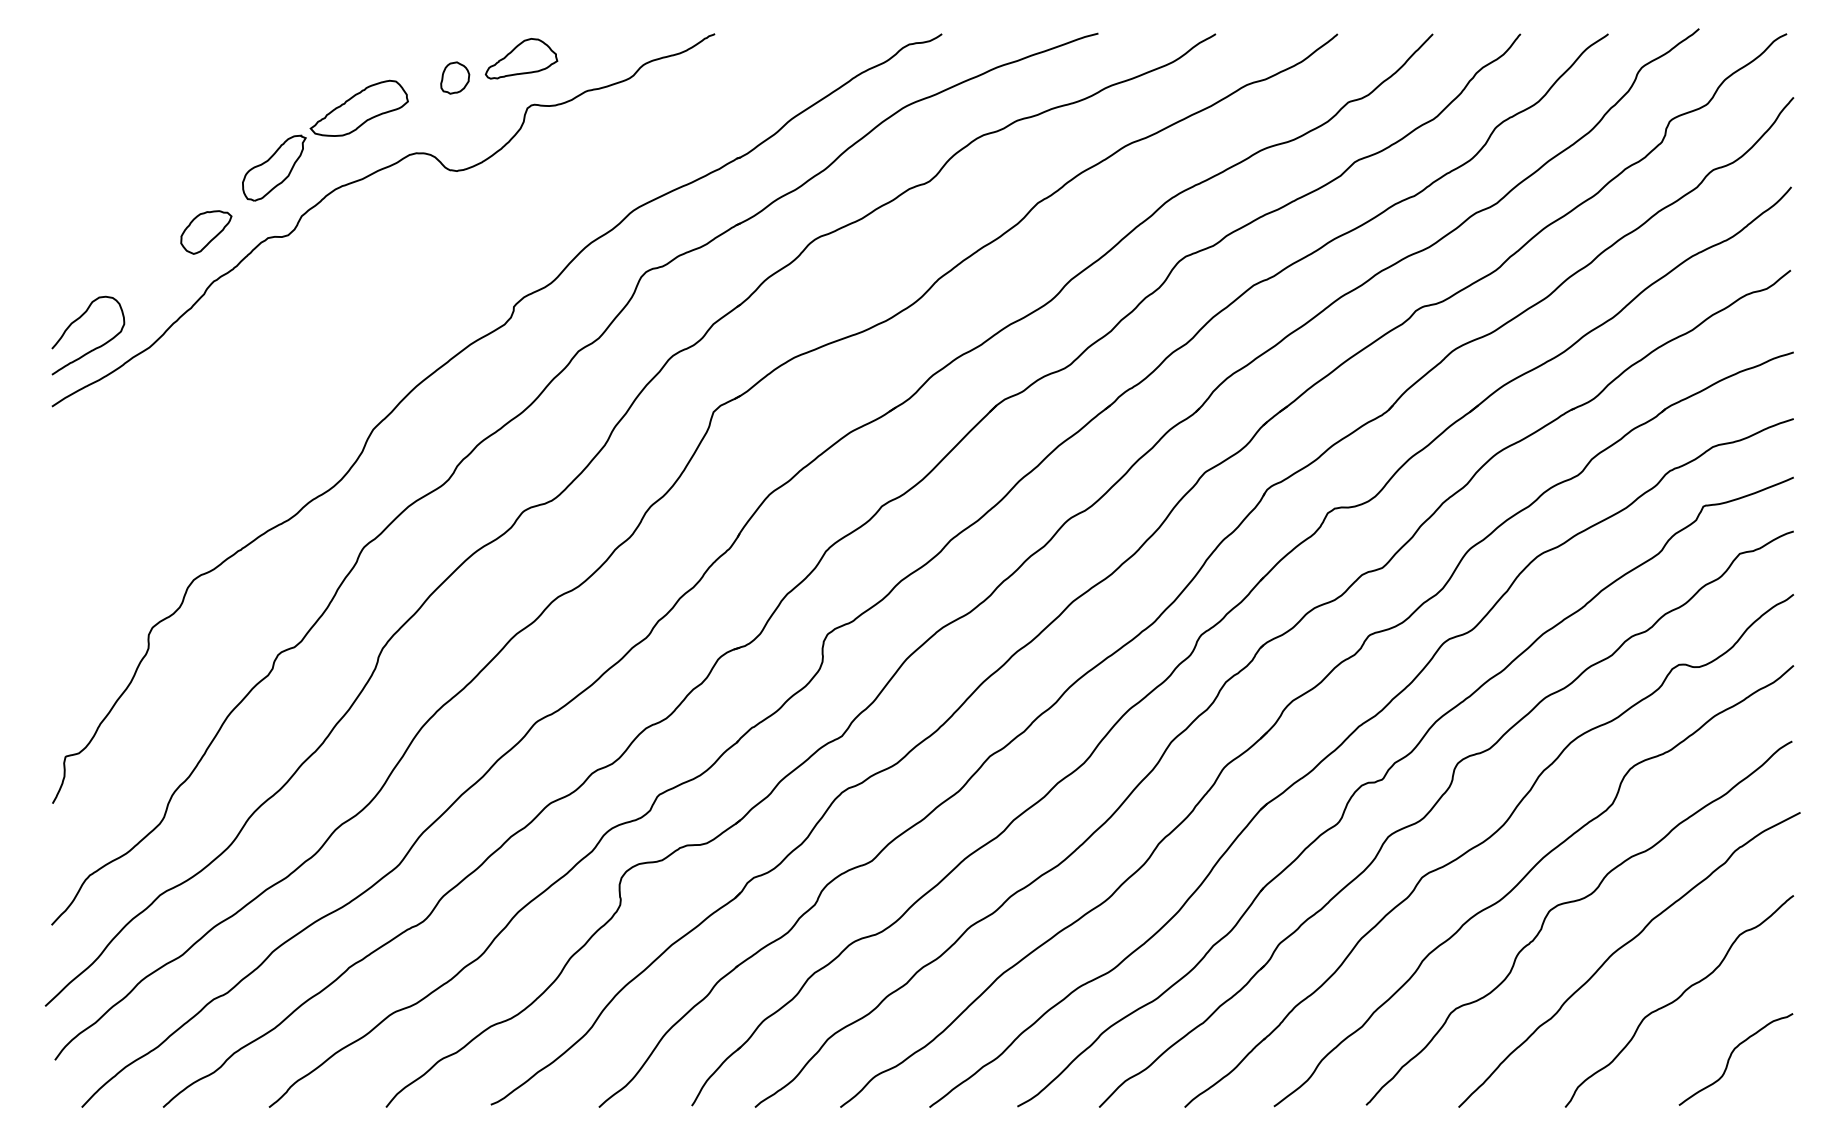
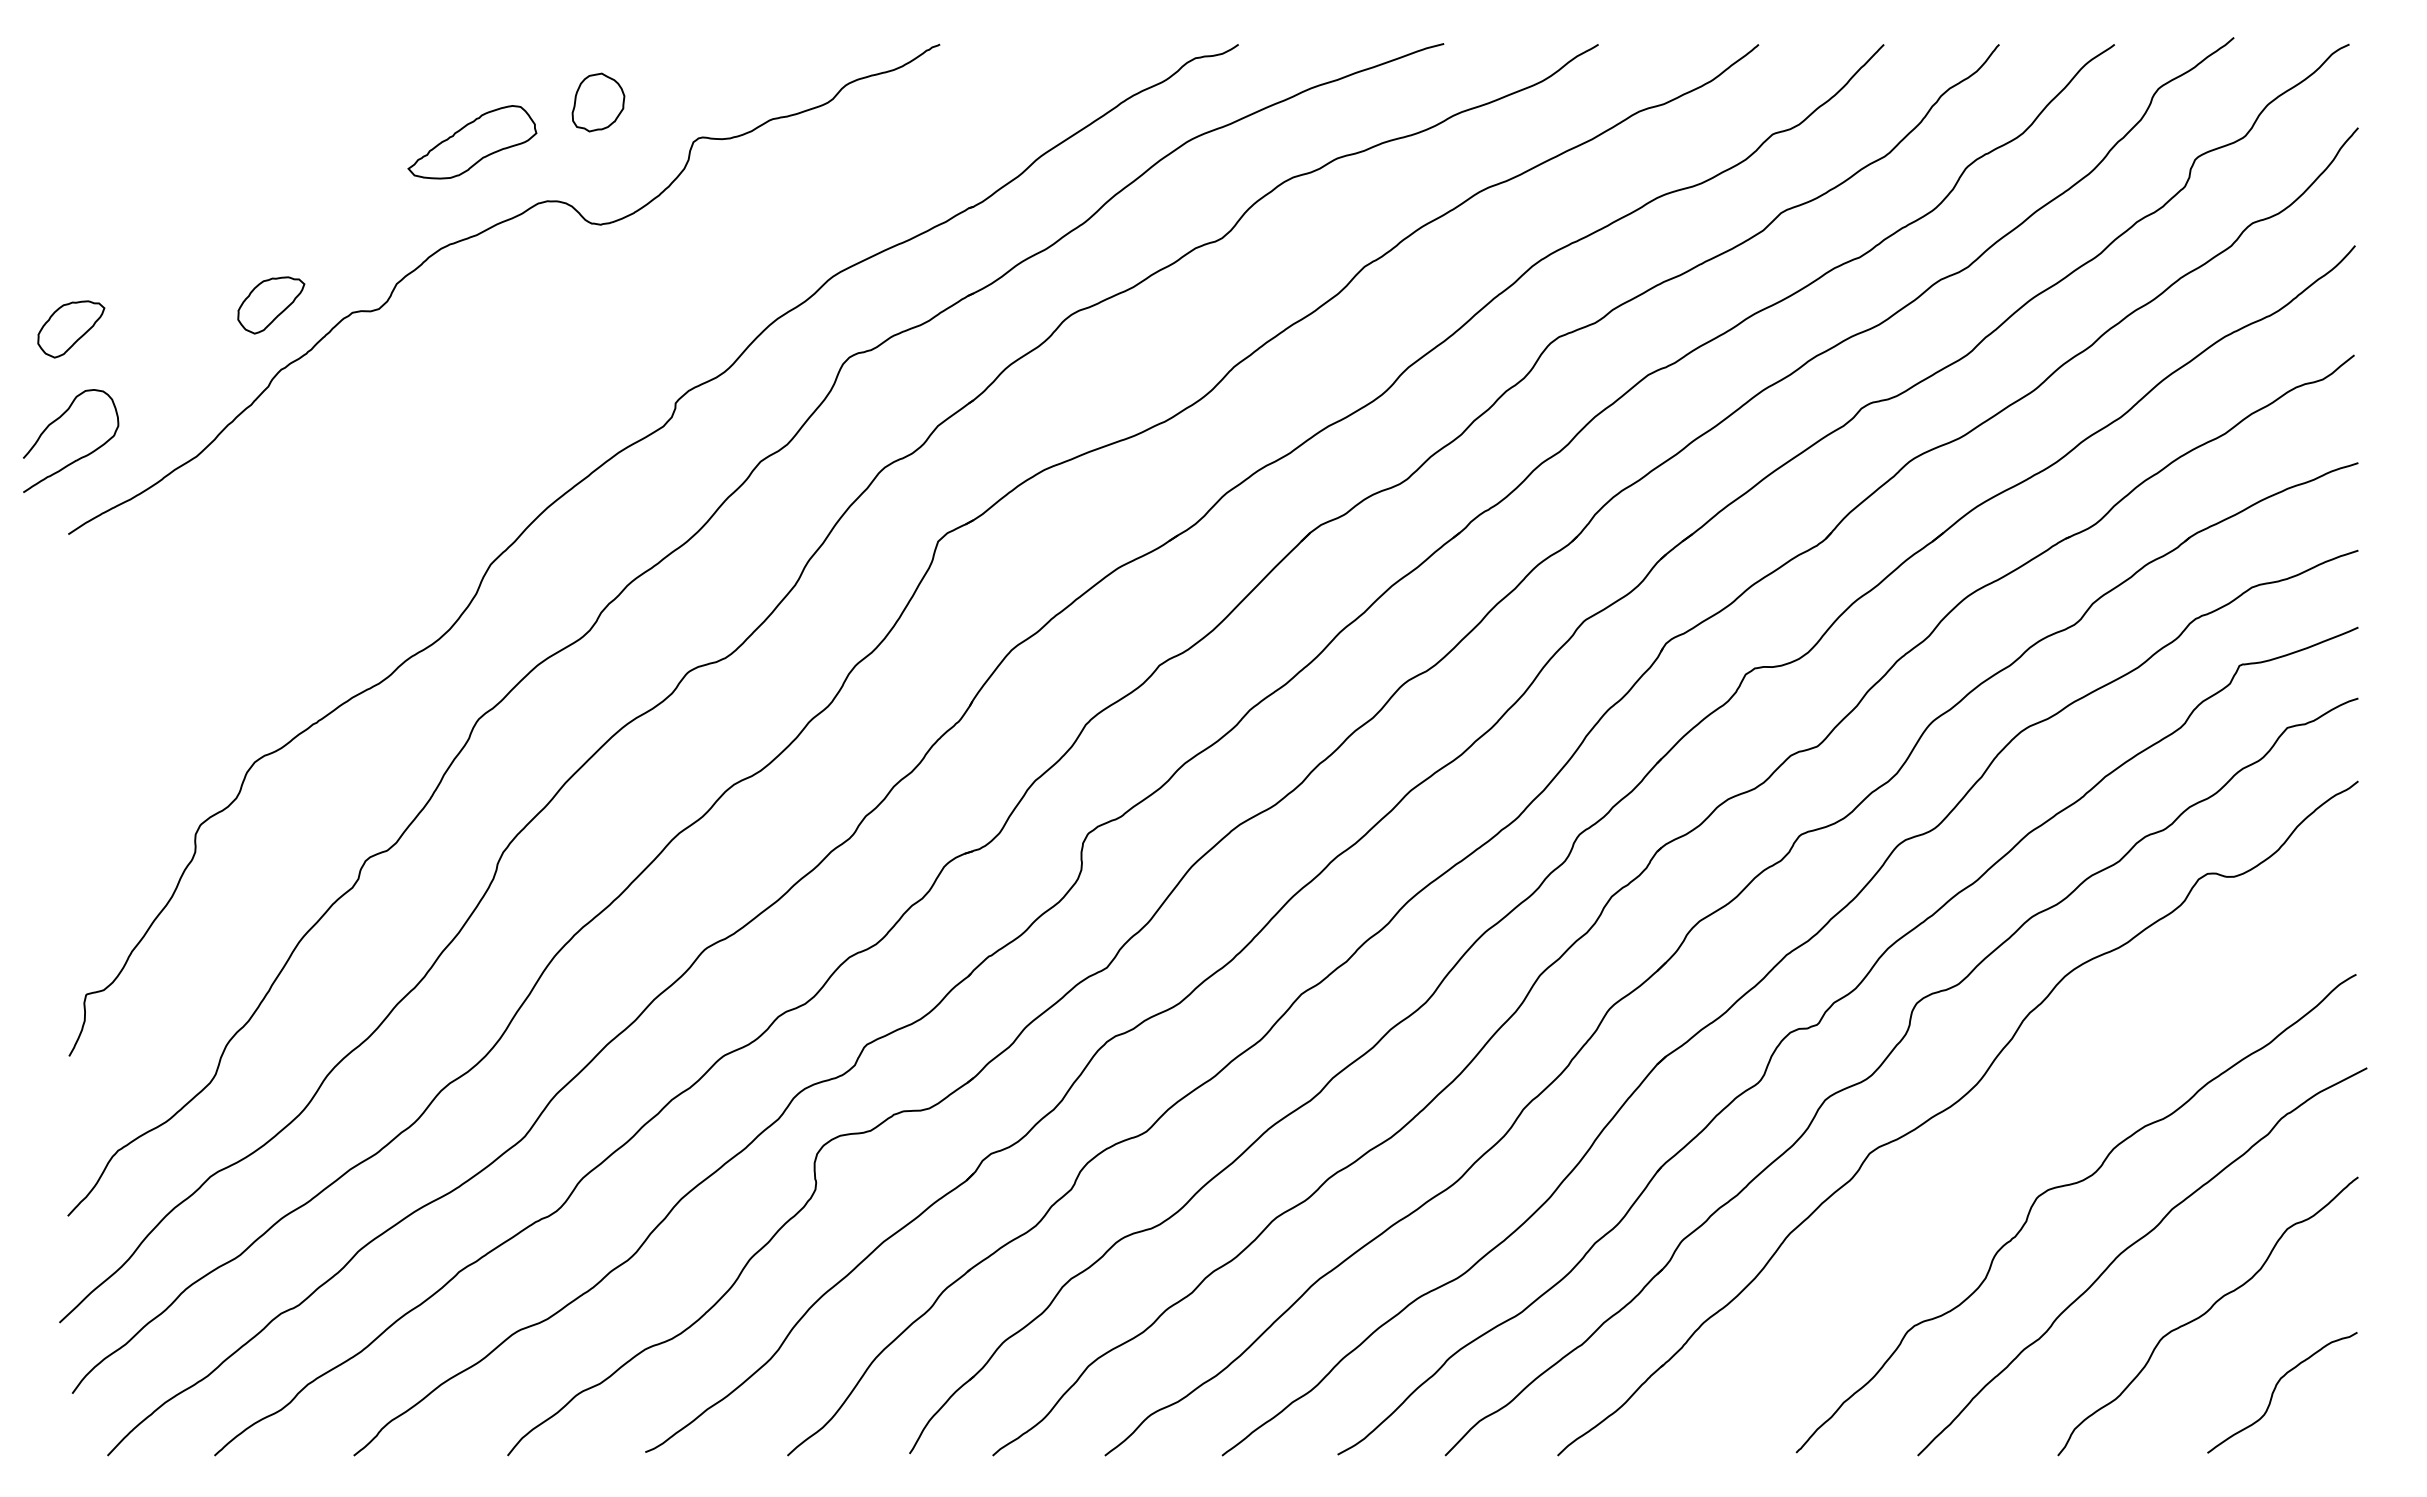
part: (521, 59) -> (685, 77), removed
part: (455, 77) -> (598, 101), size x1.4
part: (274, 167) -> (360, 220), removed
part: (54, 250) -> (71, 329), added
curve: (96, 347) -> (81, 456), moved
curve: (1525, 877) -> (2005, 1153), removed

